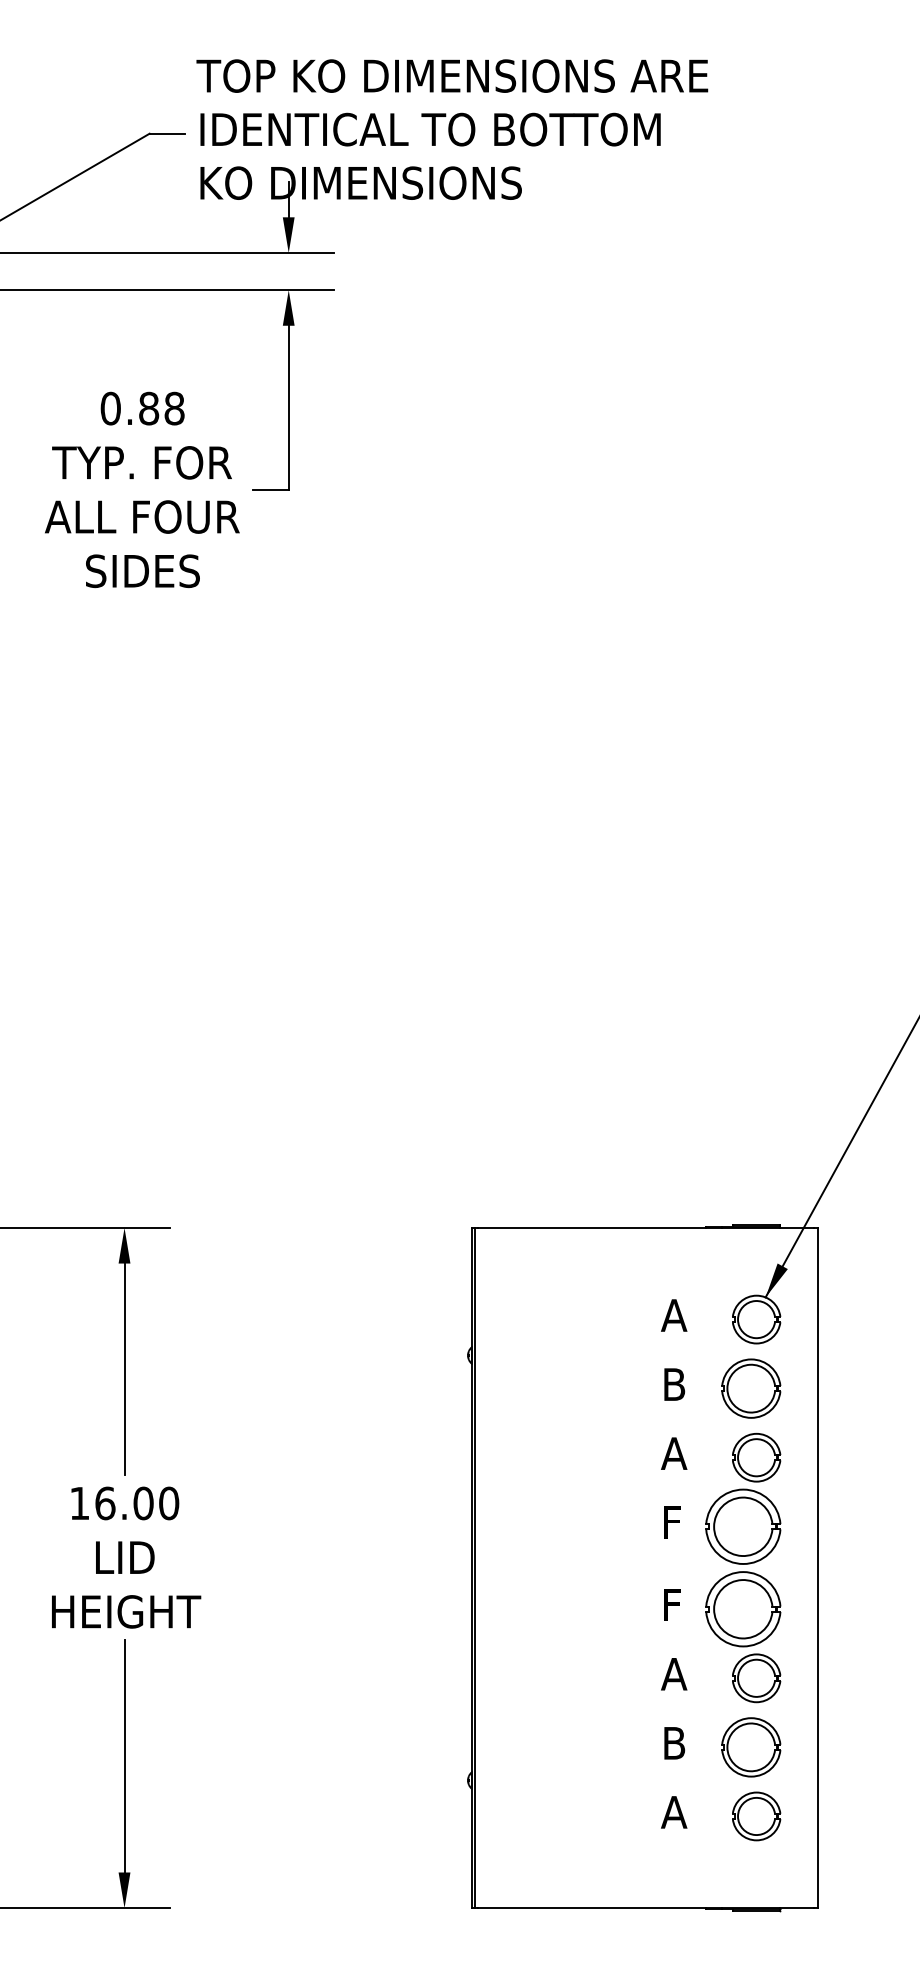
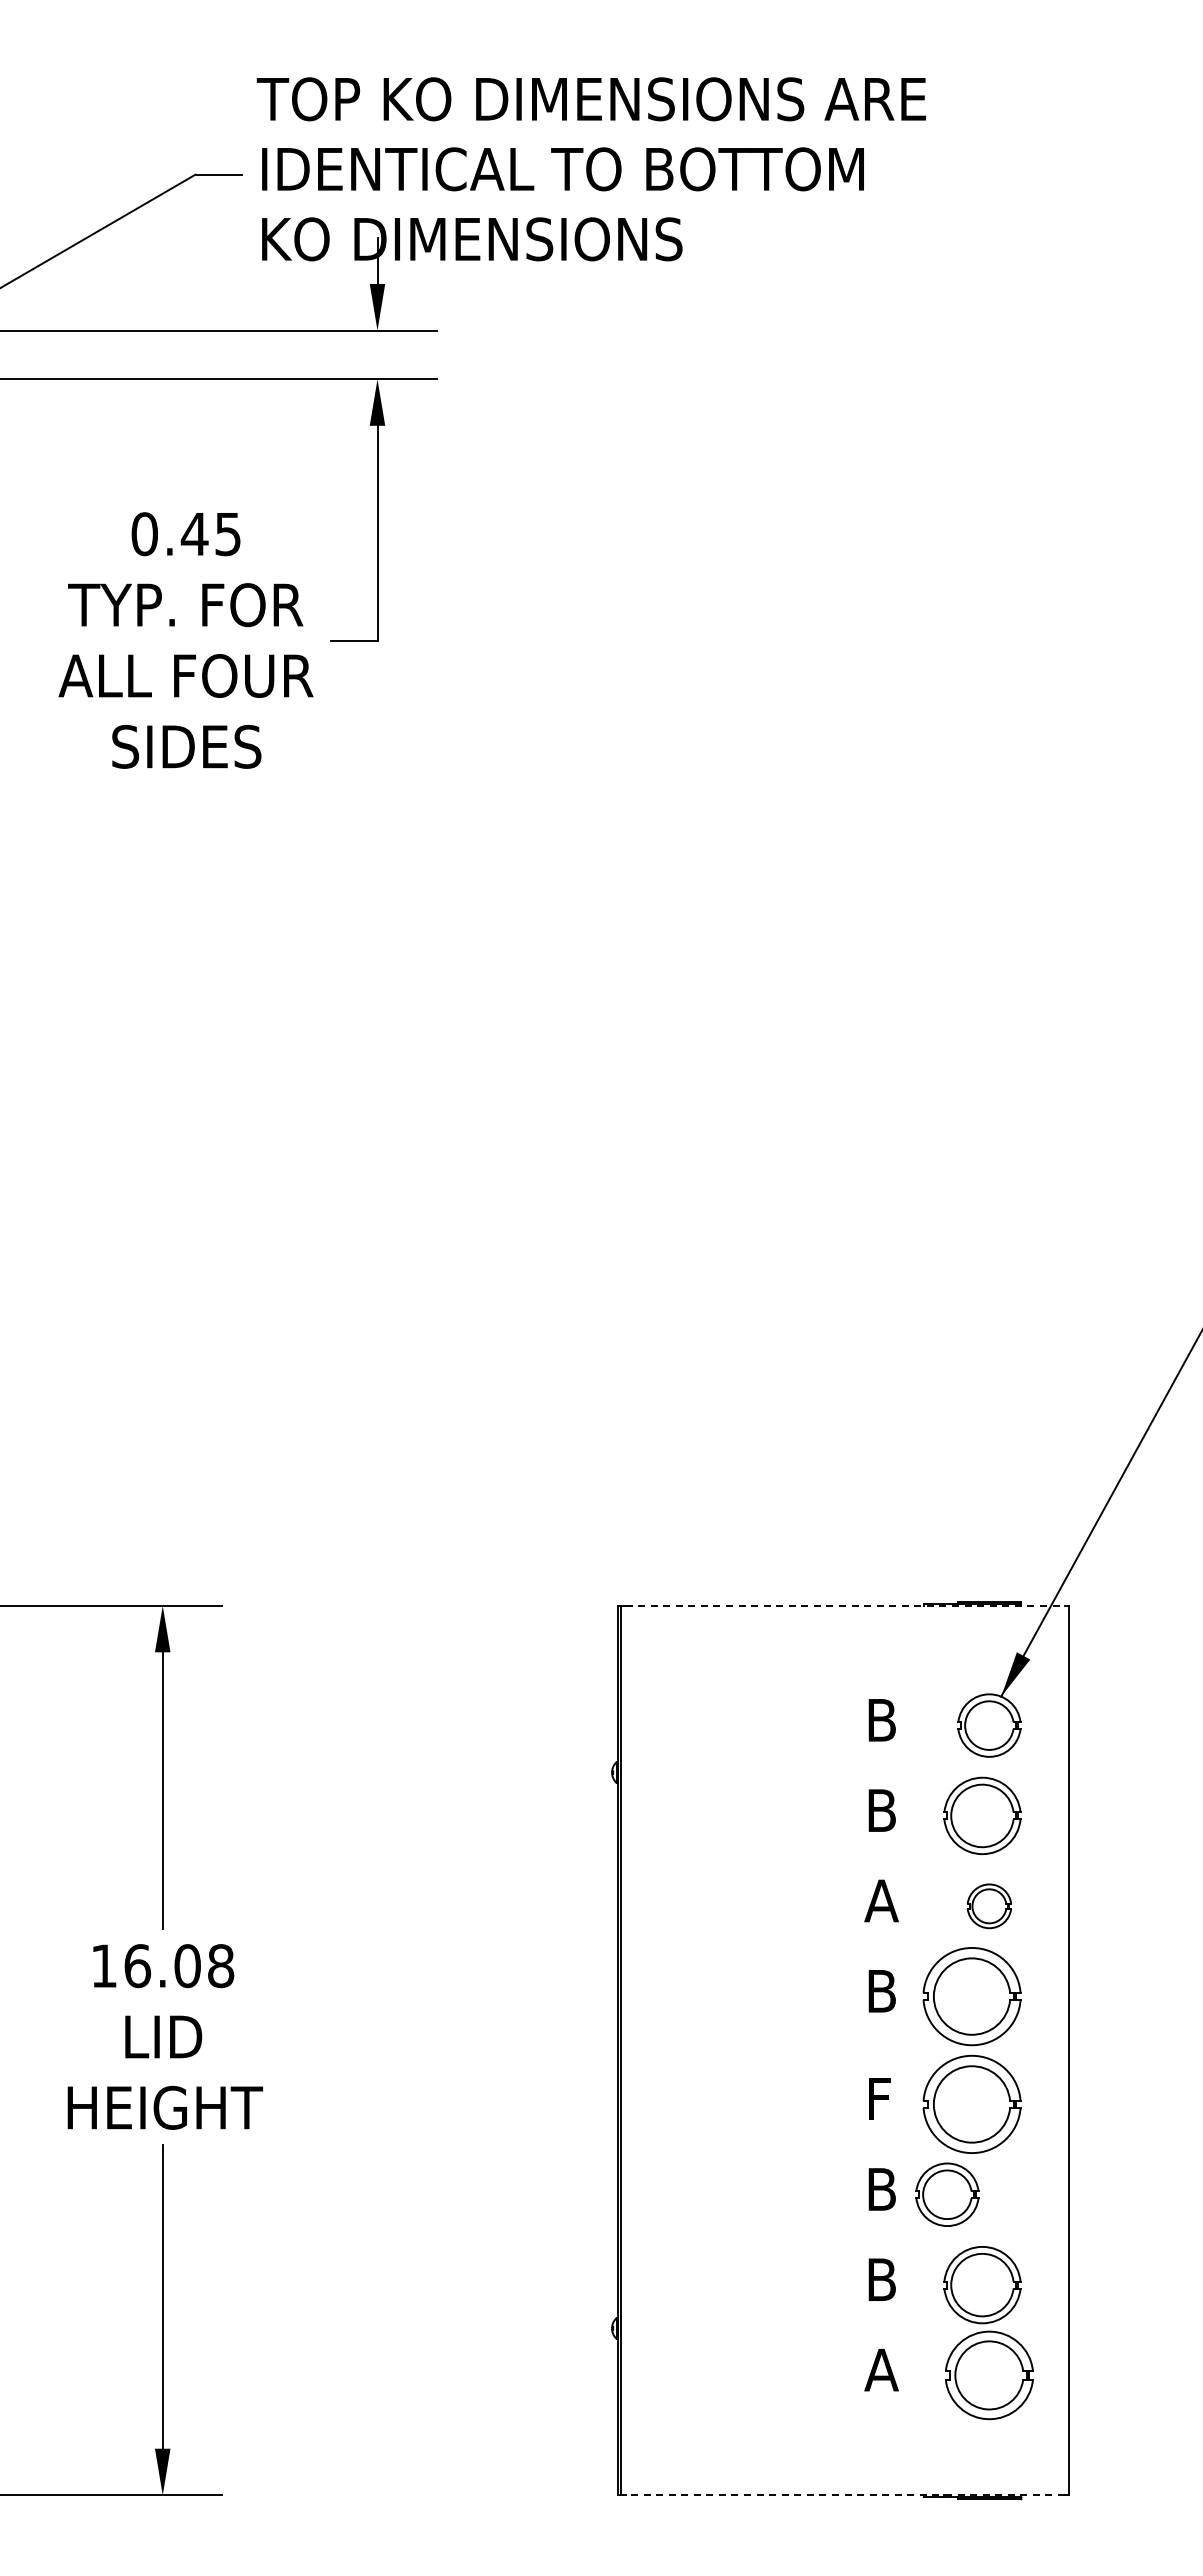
text: (161, 408) -> (210, 534), 0.88 -> 0.45
line: (646, 1227) -> (845, 1605), solid -> dashed
text: (674, 1315) -> (881, 1720), A -> B
part: (756, 1457) -> (989, 1906), size x0.7
text: (169, 1503) -> (221, 1965), 16.00 -> 16.08
text: (674, 1522) -> (881, 1991), F -> B
text: (674, 1674) -> (881, 2189), A -> B
part: (756, 1678) -> (947, 2194), moved
part: (756, 1816) -> (989, 2375), size x1.4
line: (646, 1908) -> (845, 2495), solid -> dashed

